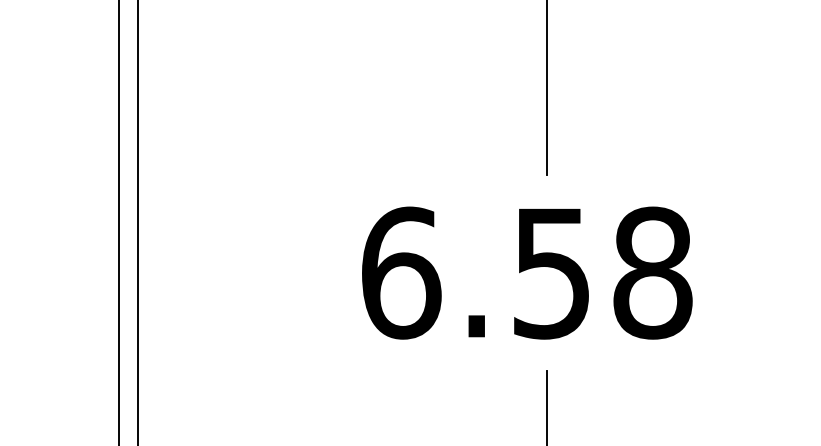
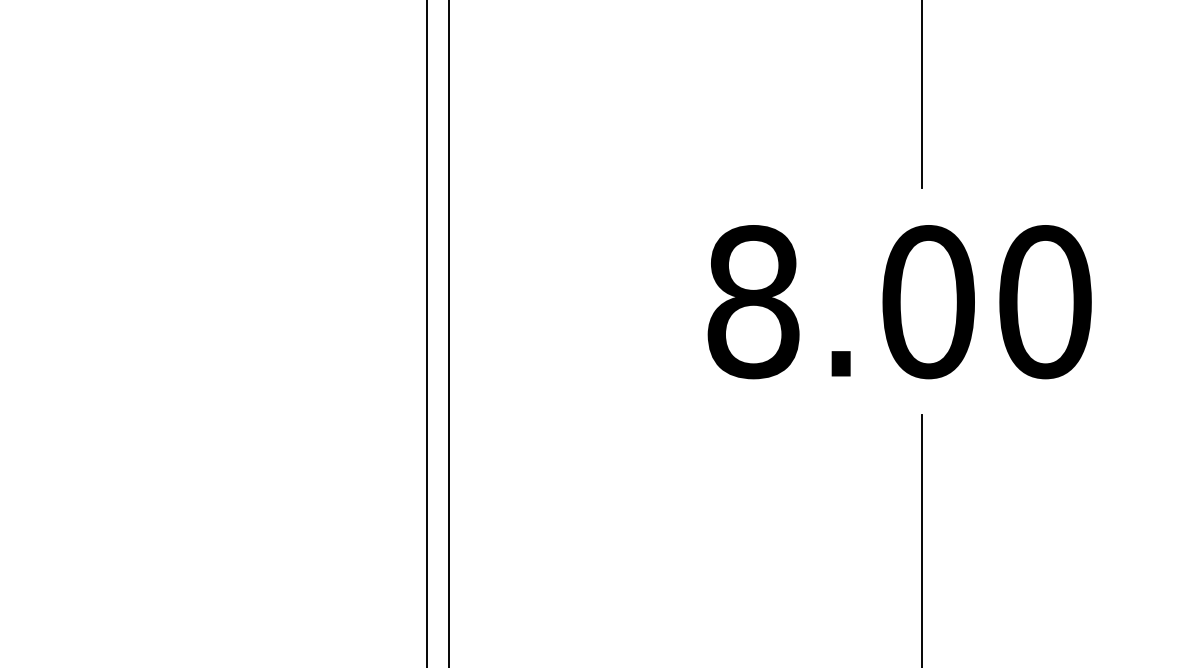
text: (527, 273) -> (899, 302), 6.58 -> 8.00

